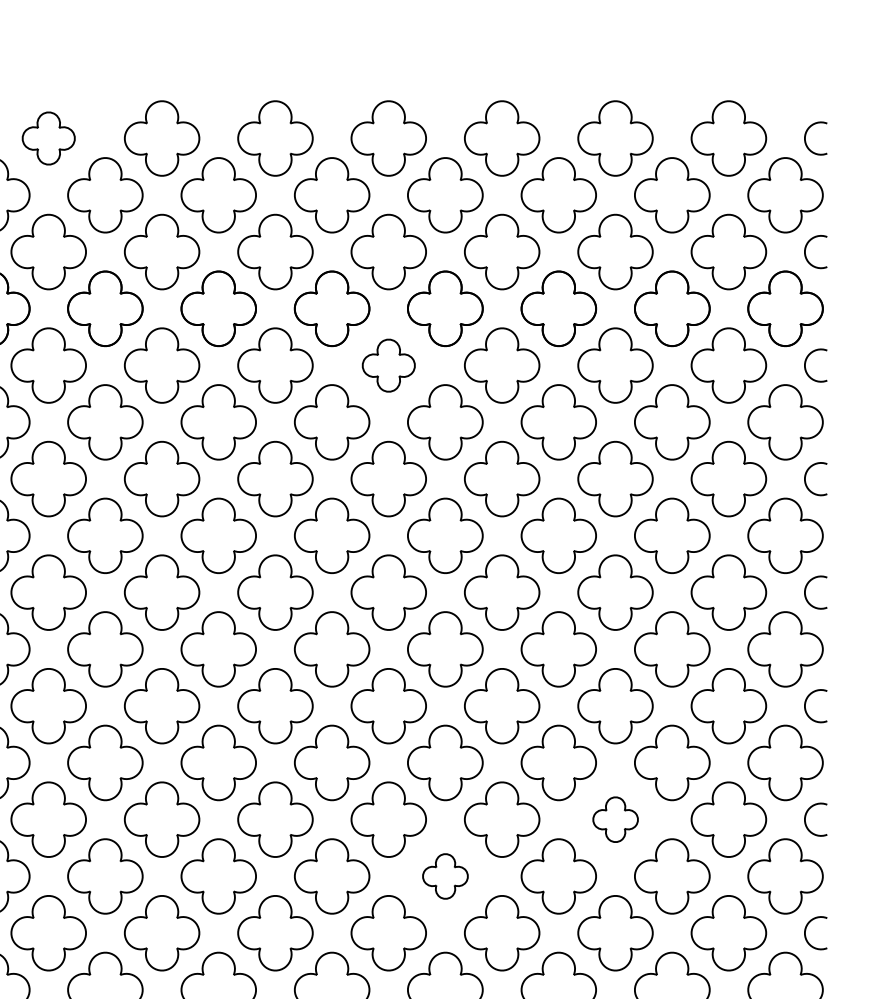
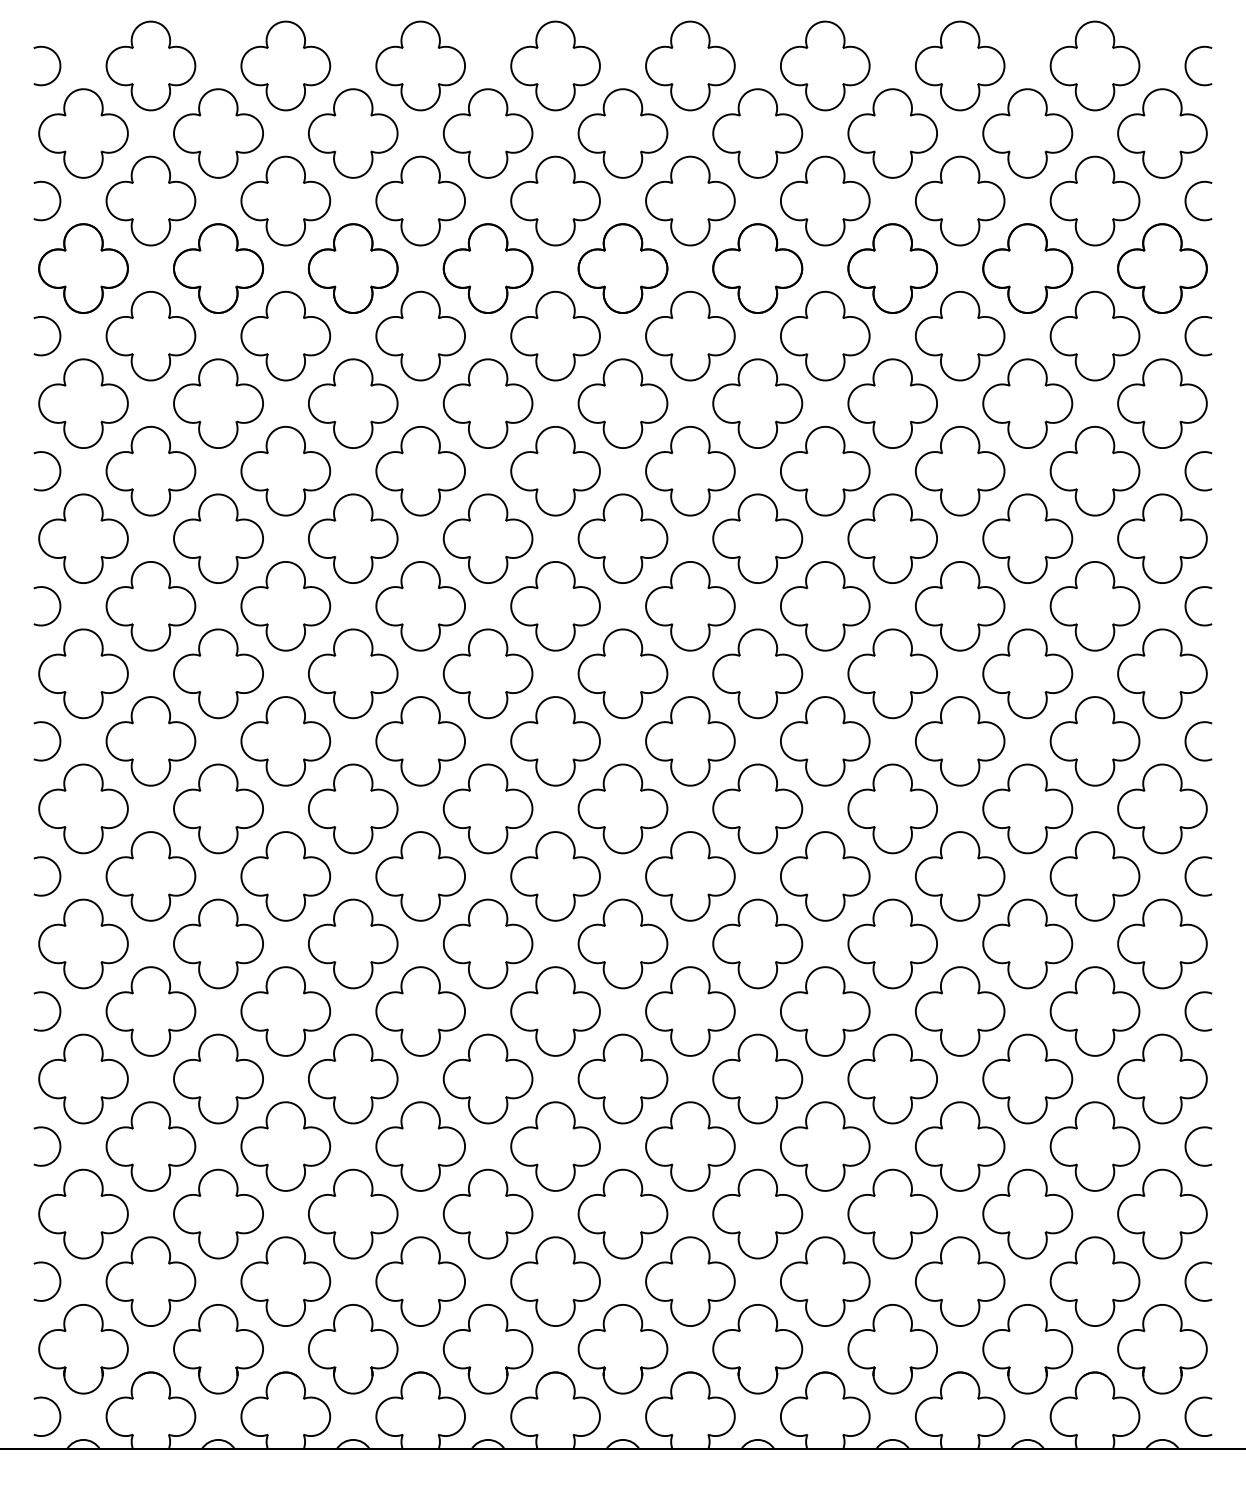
part: (48, 138) -> (285, 65), size x1.43
part: (388, 365) -> (690, 336), size x1.43
part: (615, 819) -> (960, 876), size x1.67
part: (445, 876) -> (757, 943), size x1.67

